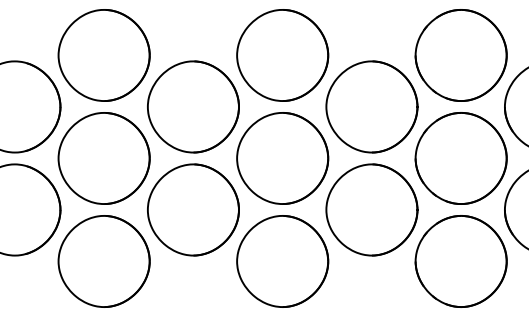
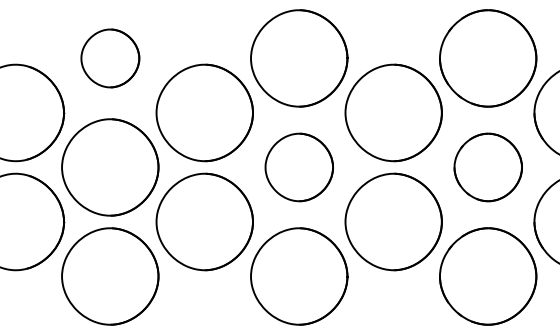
part: (104, 55) -> (110, 58), size x0.6
part: (282, 158) -> (299, 167), size x0.7
part: (461, 158) -> (488, 167), size x0.7

